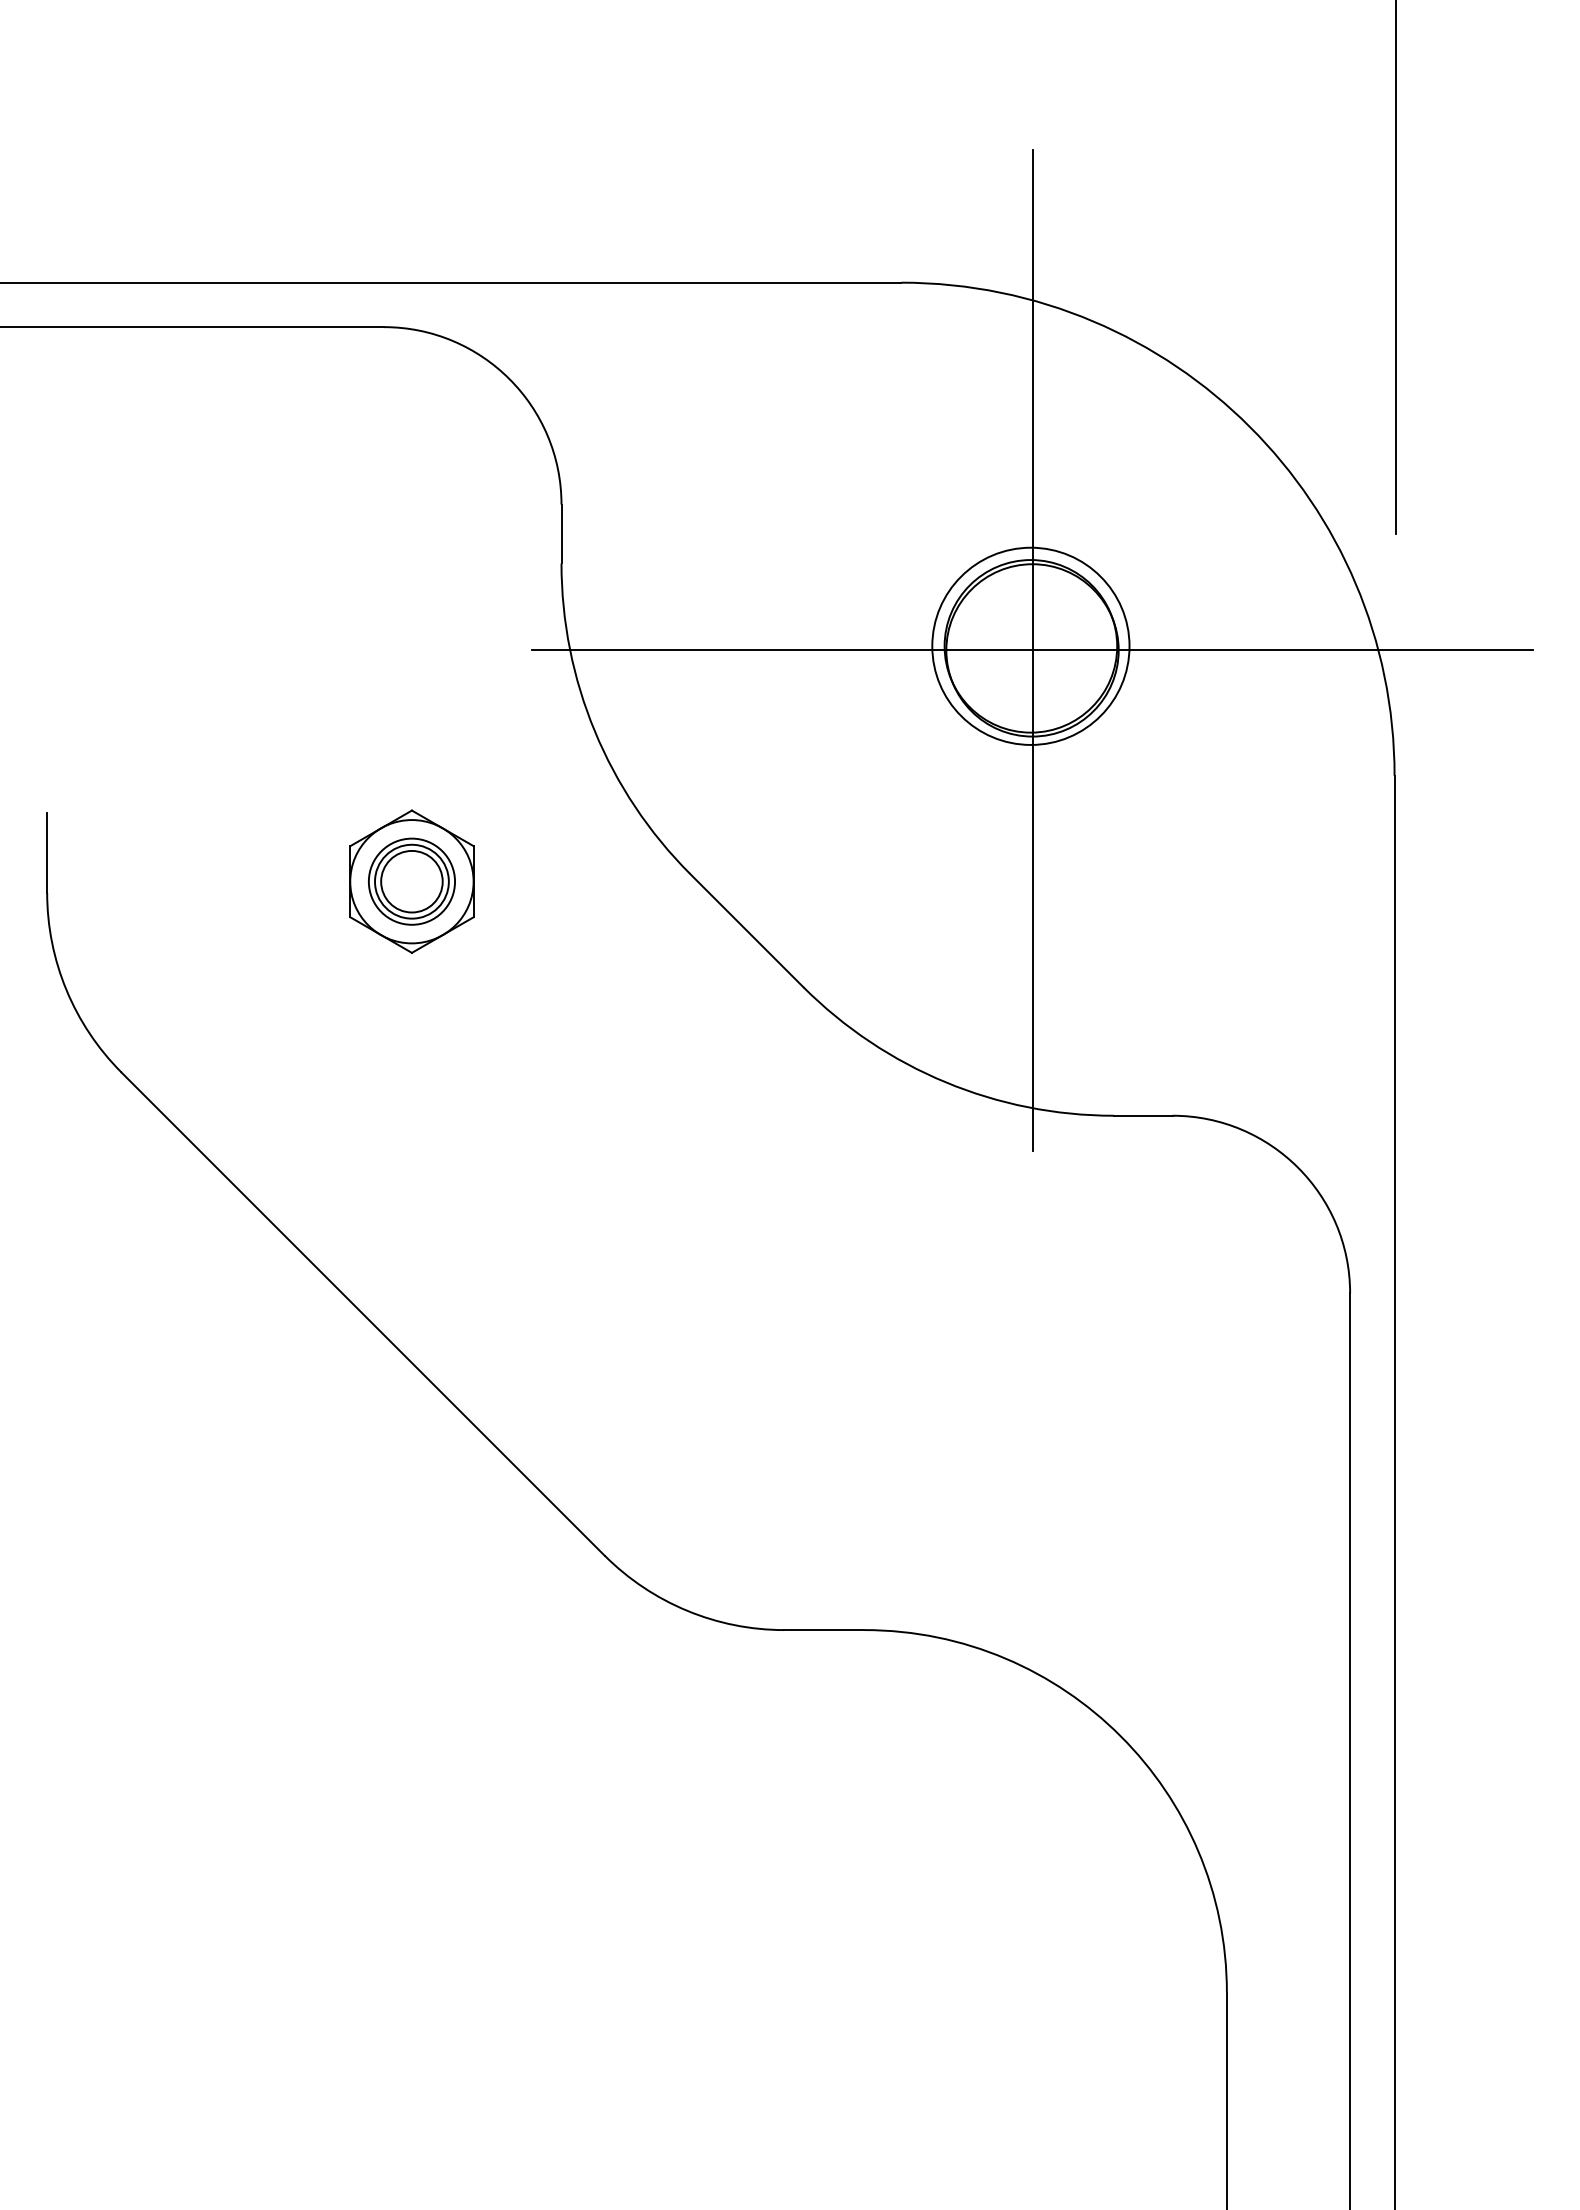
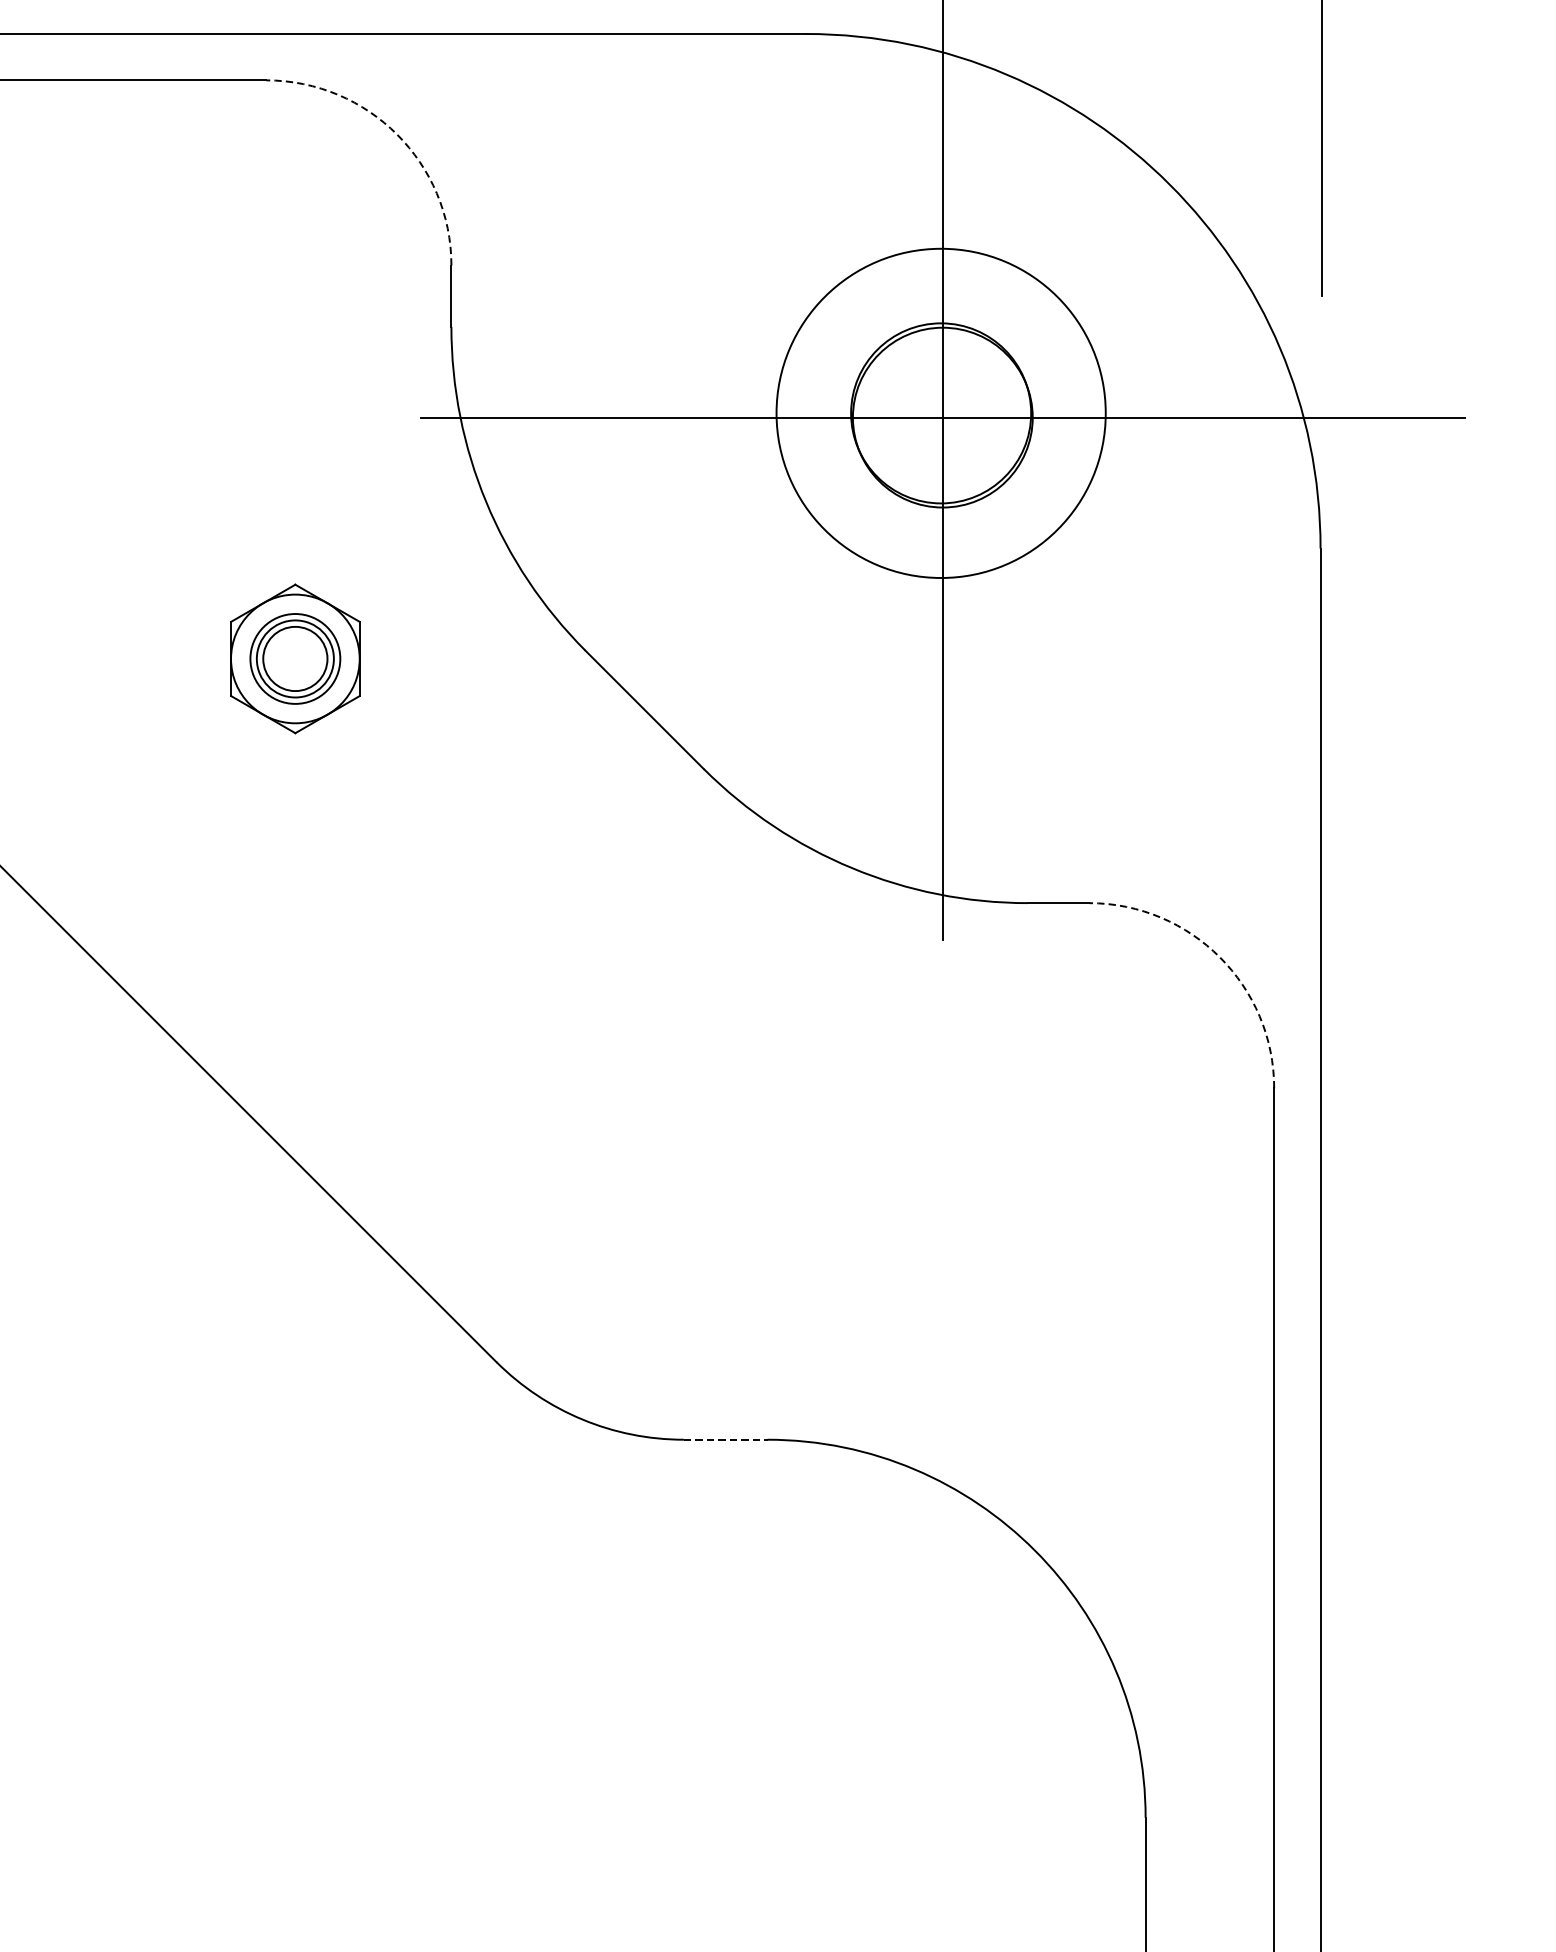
arc: (509, 379) -> (397, 134), solid -> dashed
circle: (1030, 645) -> (940, 412), size x1.6
arc: (1298, 1167) -> (1220, 957), solid -> dashed
line: (824, 1630) -> (725, 1440), solid -> dashed

